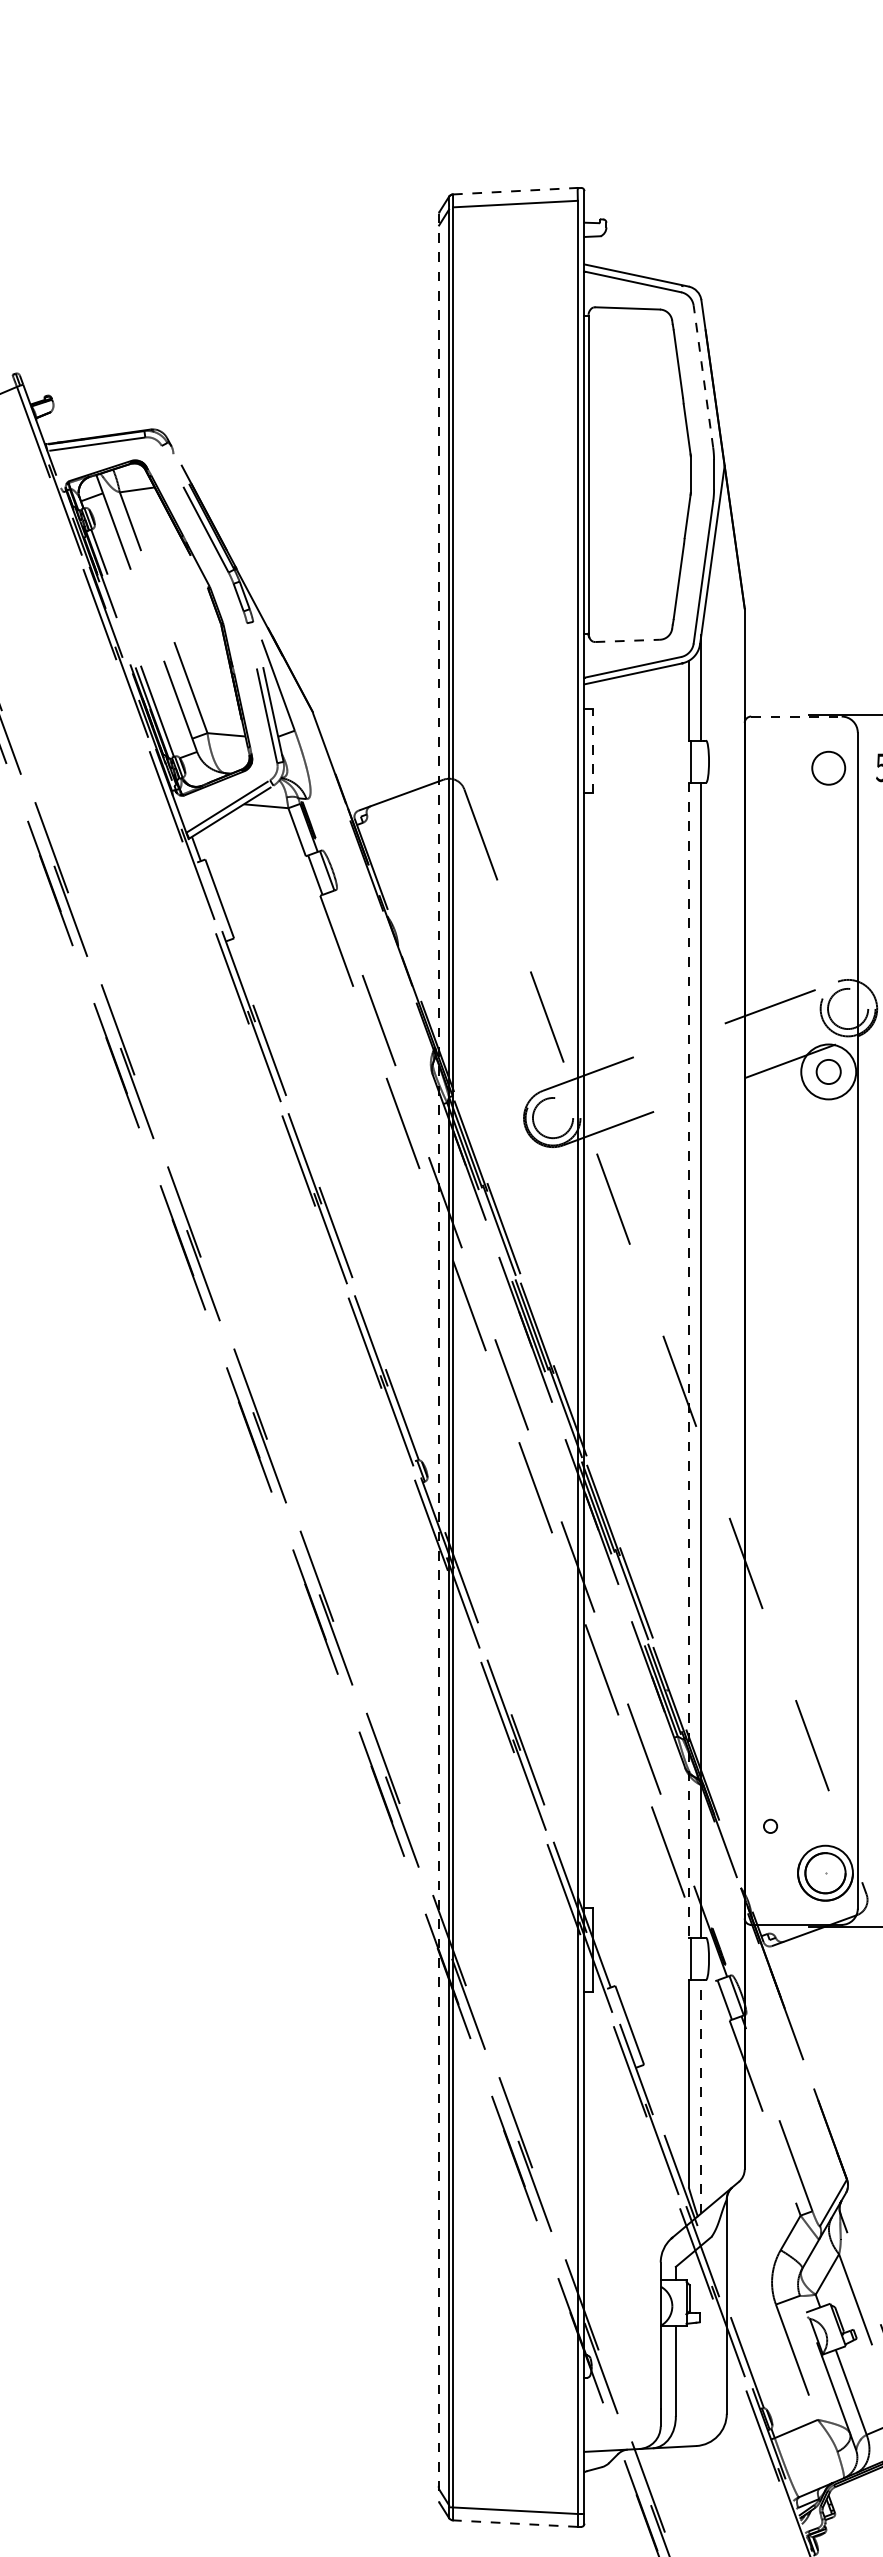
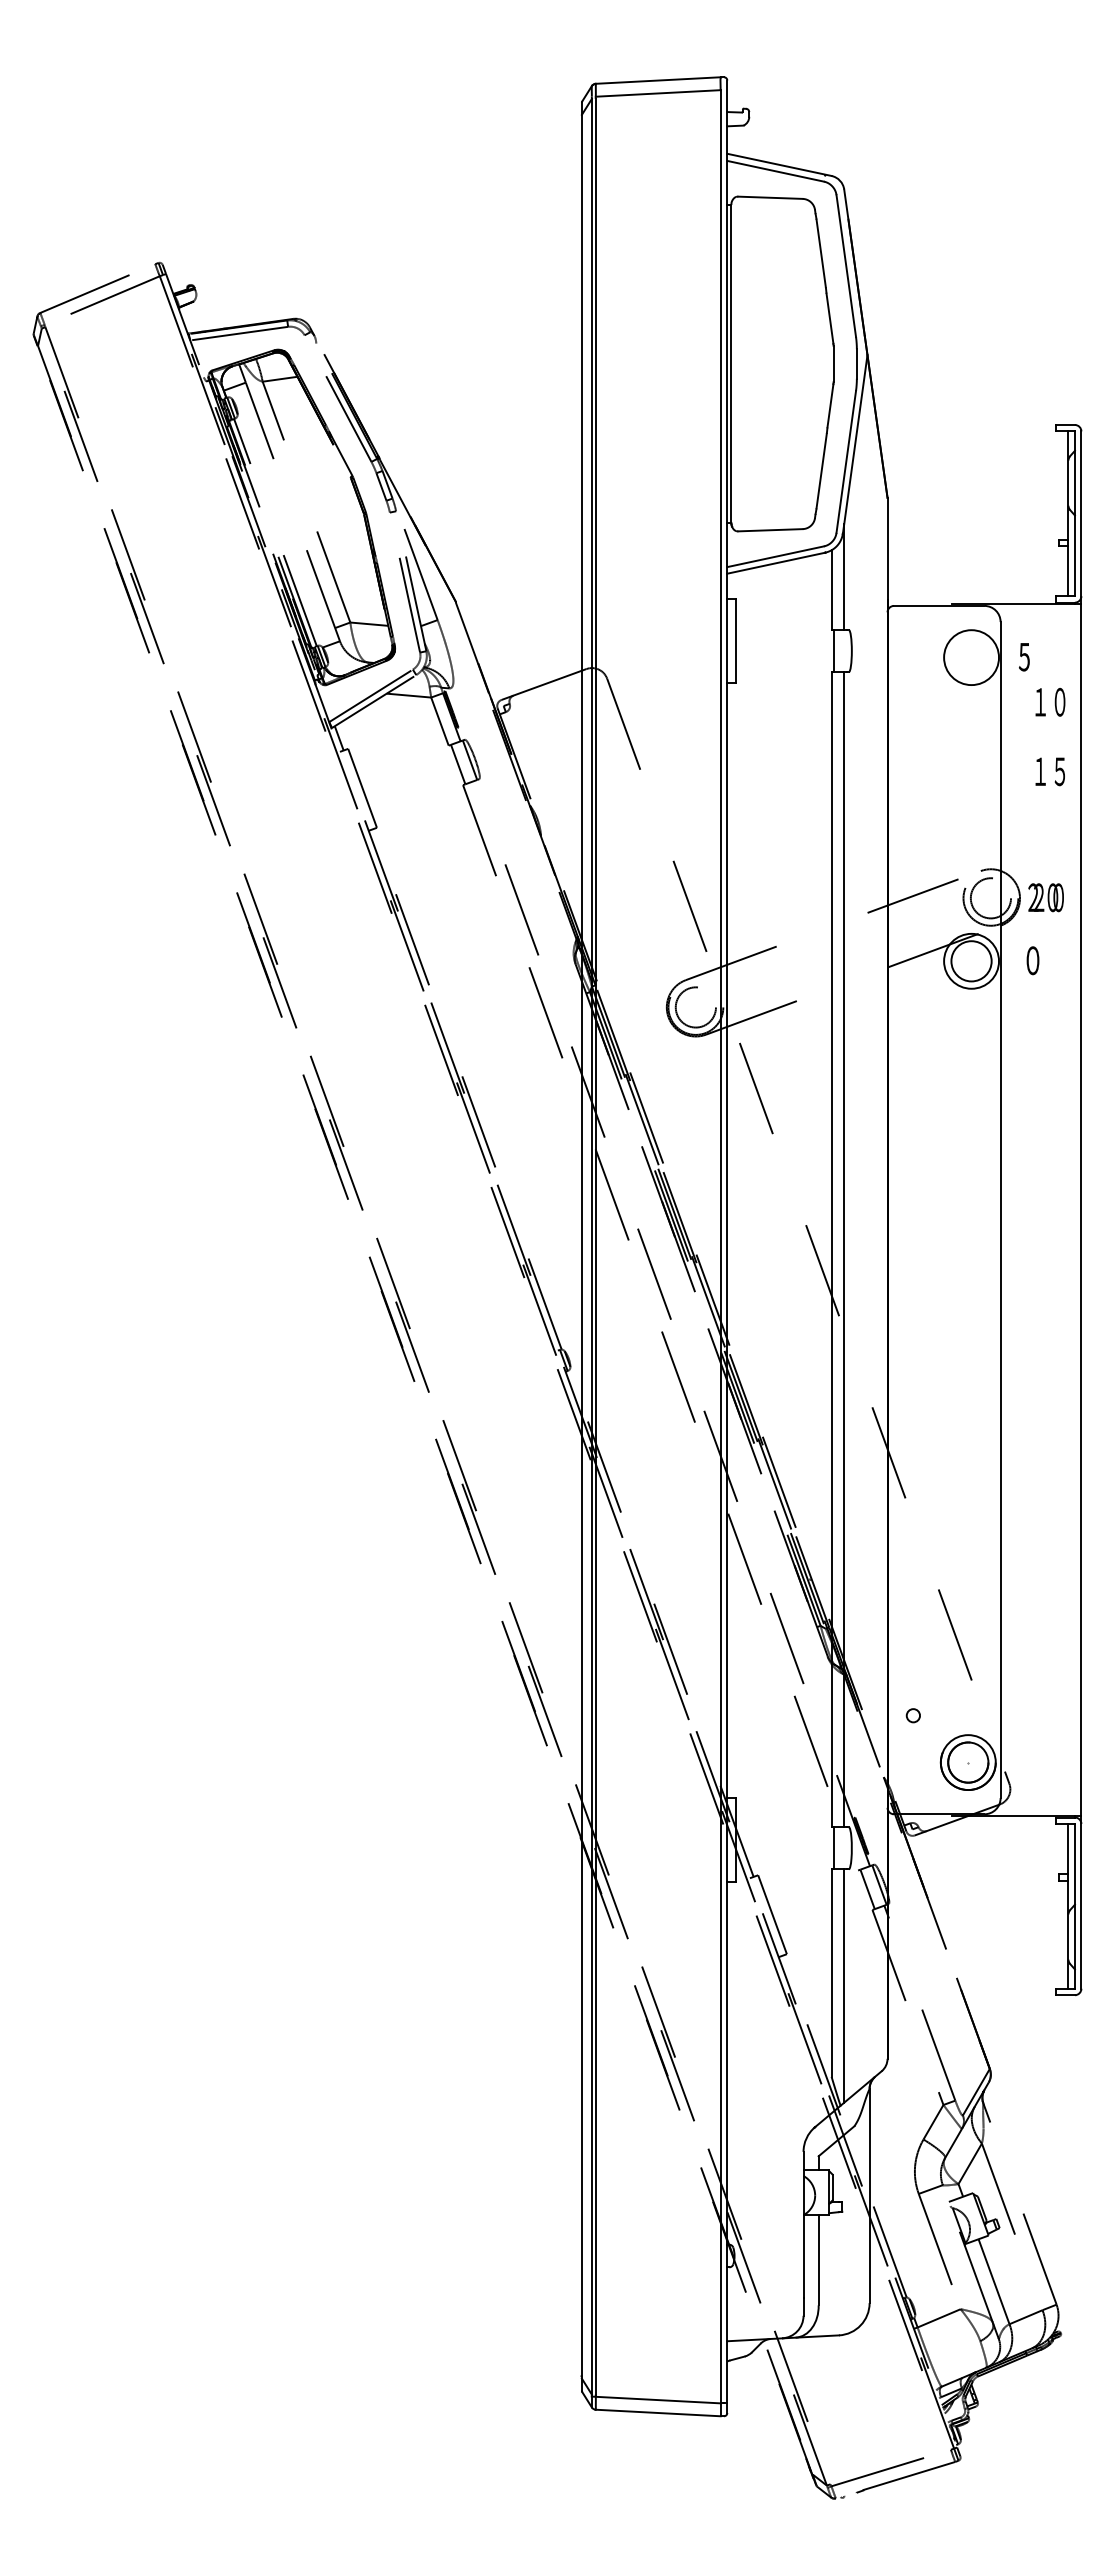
line: (515, 191) -> (658, 80), dashed -> solid
line: (703, 377) -> (846, 266), dashed -> solid
line: (628, 641) -> (771, 530), dashed -> solid
line: (796, 716) -> (939, 605), dashed -> solid
line: (593, 751) -> (736, 640), dashed -> solid
circle: (828, 768) -> (971, 657), size x1.67
circle: (828, 1072) -> (971, 961), size x1.67
line: (438, 1357) -> (581, 1246), dashed -> solid
line: (688, 1360) -> (831, 1249), dashed -> solid
line: (701, 2097) -> (844, 1986), dashed -> solid
line: (515, 2524) -> (658, 2413), dashed -> solid

